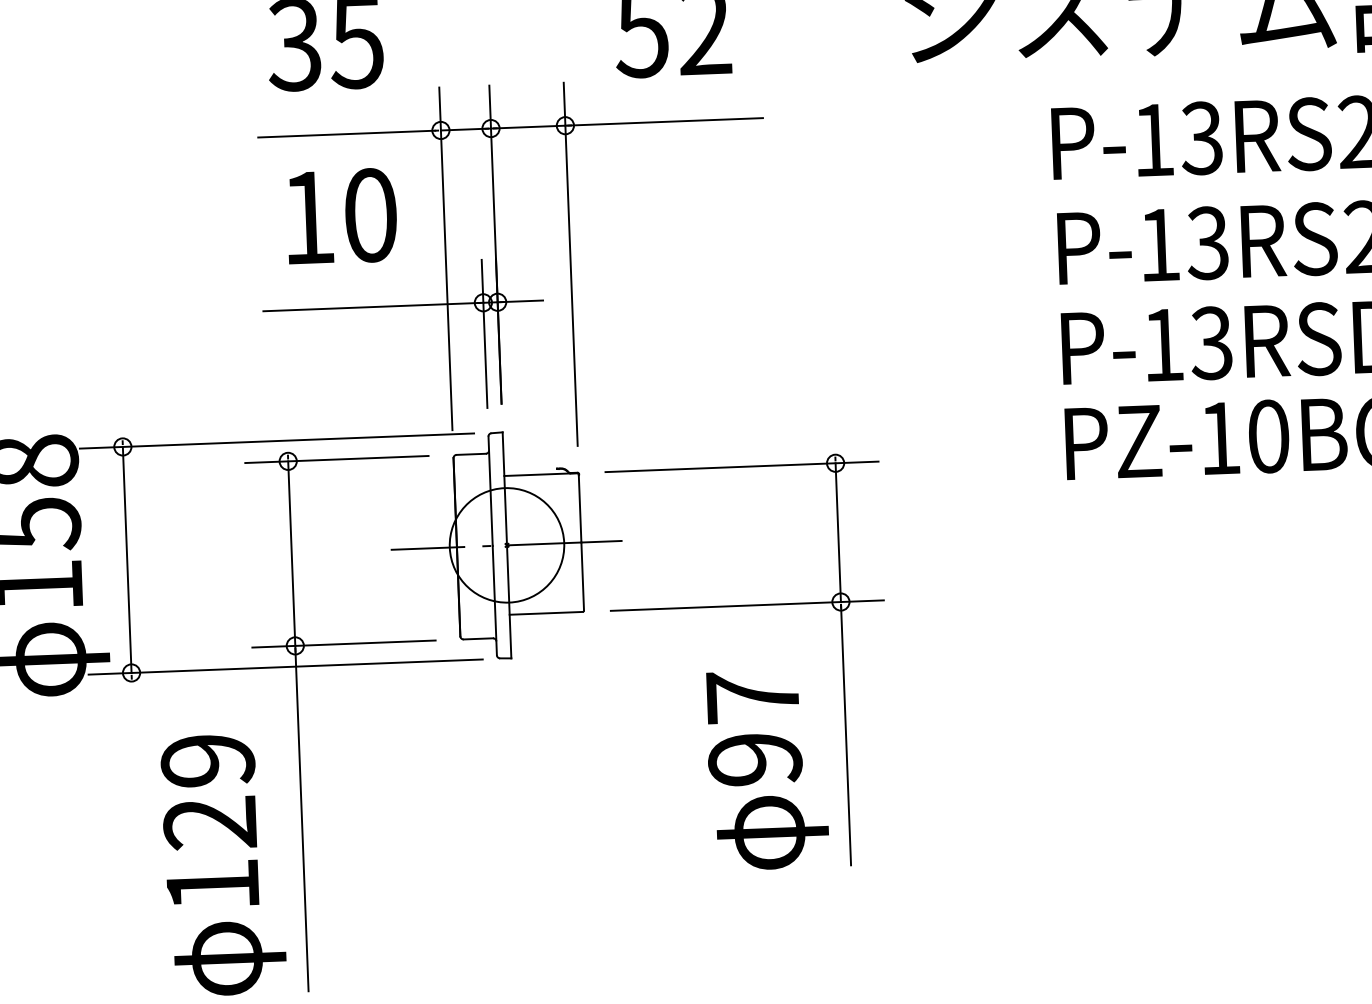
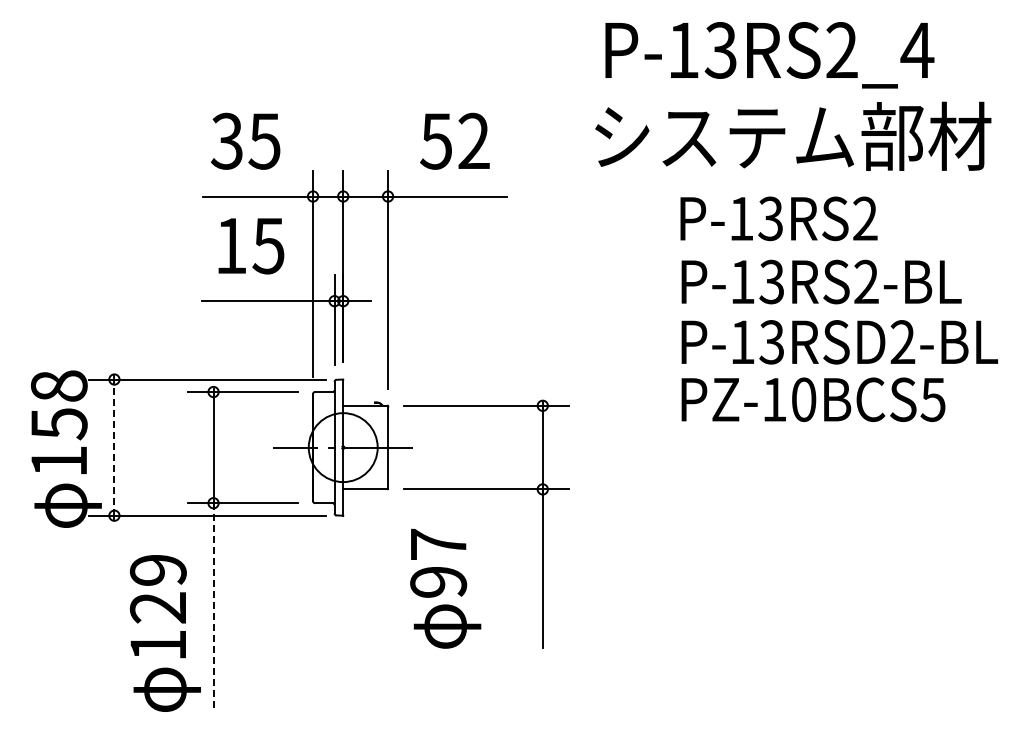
text: (370, 214) -> (268, 245), 10 -> 15
line: (127, 559) -> (114, 447), solid -> dashed
text: (767, 769) -> (445, 588), moved
line: (301, 819) -> (213, 607), solid -> dashed

